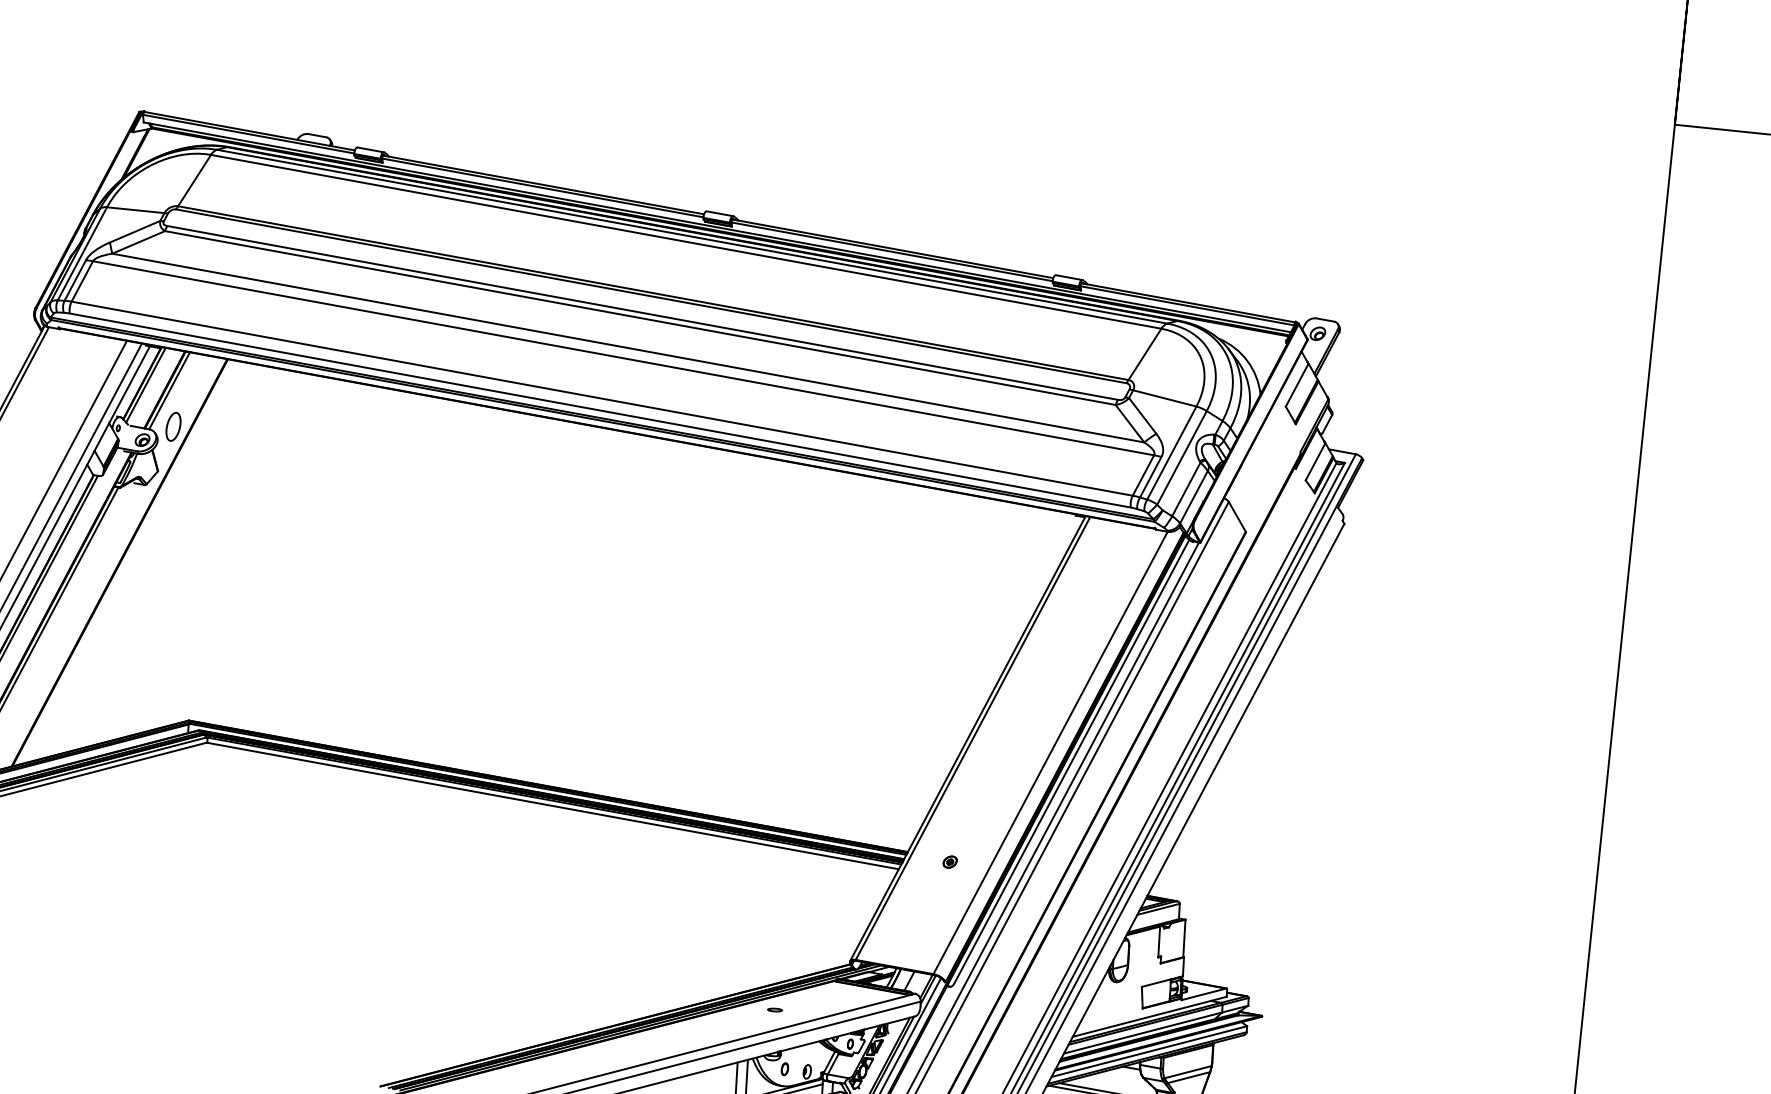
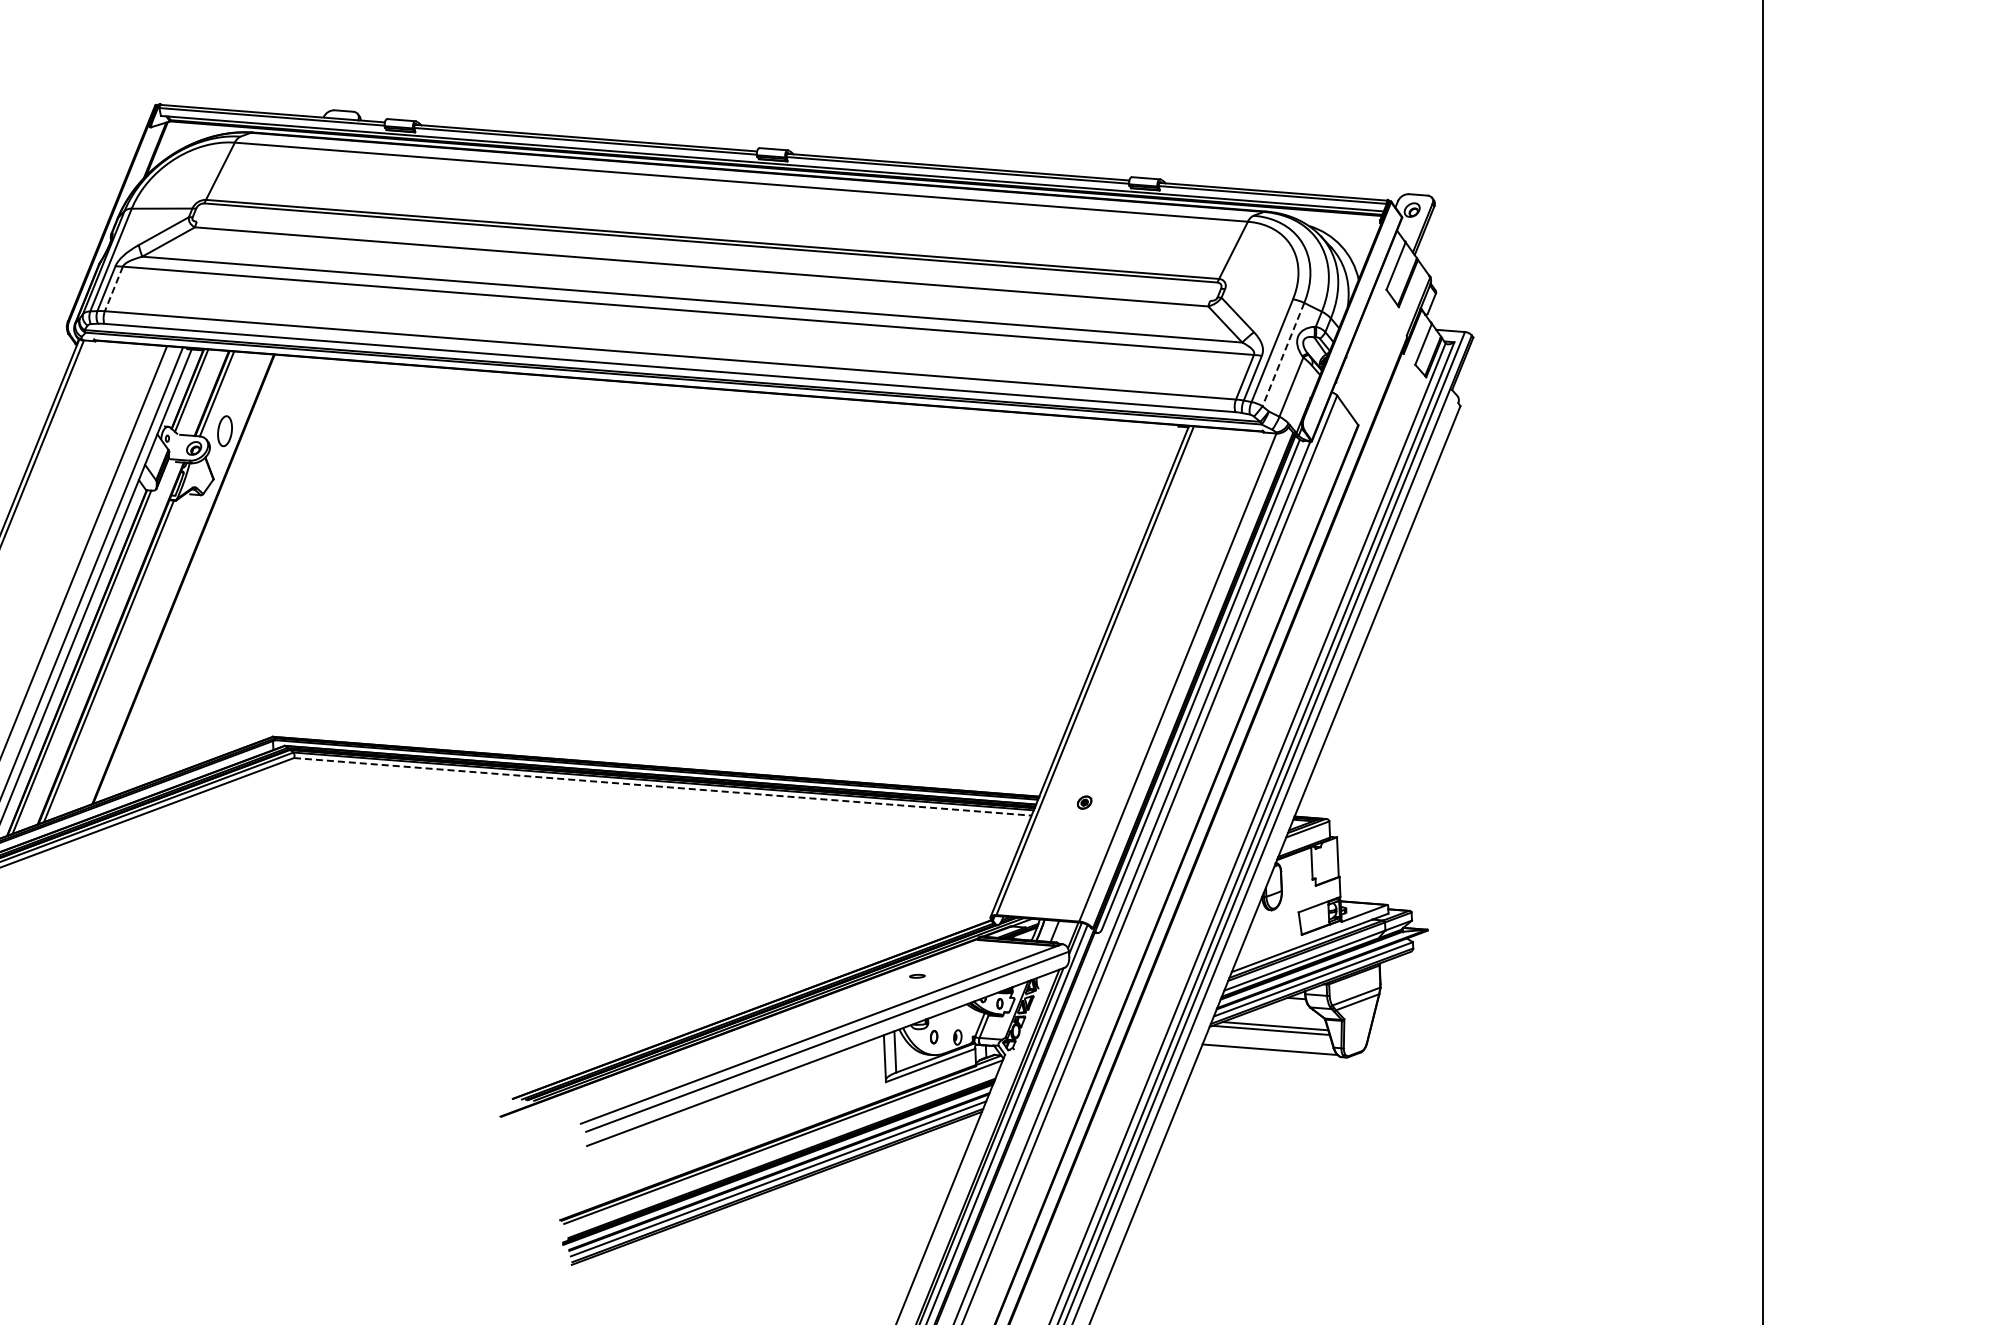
line: (691, 235) -> (746, 175), removed
line: (81, 281) -> (113, 289), solid -> dashed
line: (642, 312) -> (703, 260), removed
line: (1165, 398) -> (1259, 294), removed
line: (1182, 457) -> (1283, 354), solid -> dashed
line: (1193, 497) -> (1299, 394), removed
line: (552, 805) -> (662, 786), solid -> dashed

